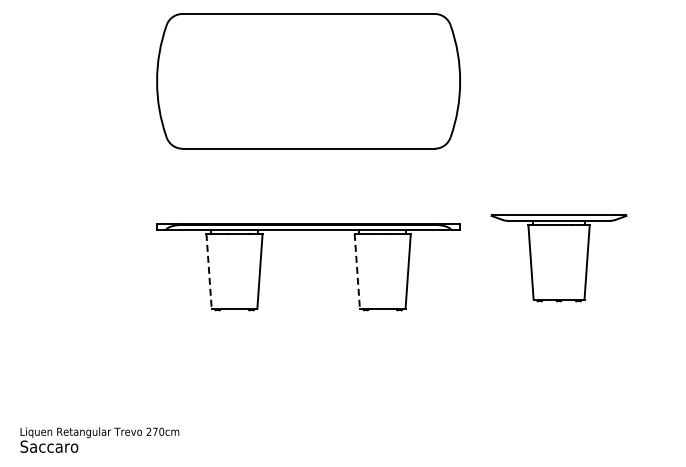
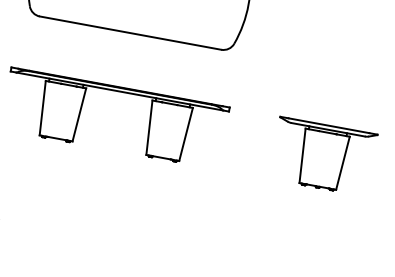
part: (558, 258) -> (322, 156), moved
line: (209, 271) -> (43, 108), dashed -> solid
line: (357, 271) -> (149, 127), dashed -> solid

